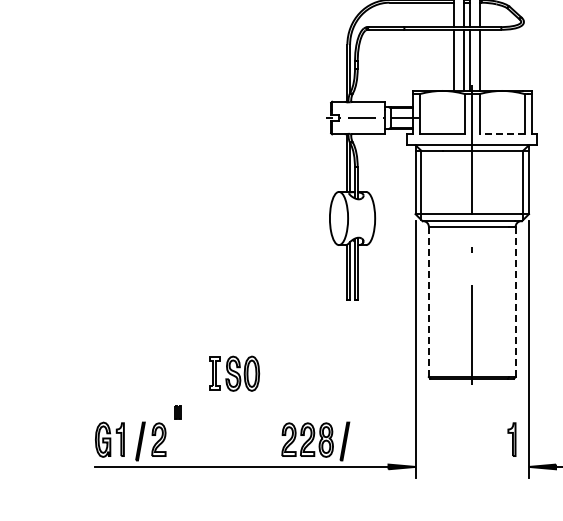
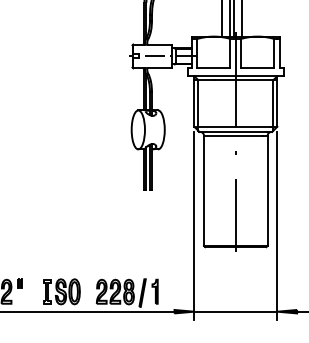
line: (502, 134) -> (257, 68), dashed -> solid
line: (428, 301) -> (203, 190), dashed -> solid
line: (515, 301) -> (267, 190), dashed -> solid
part: (234, 373) -> (61, 291), moved
part: (177, 412) -> (20, 283), moved
part: (511, 439) -> (154, 291), moved
line: (472, 466) -> (236, 311), added

